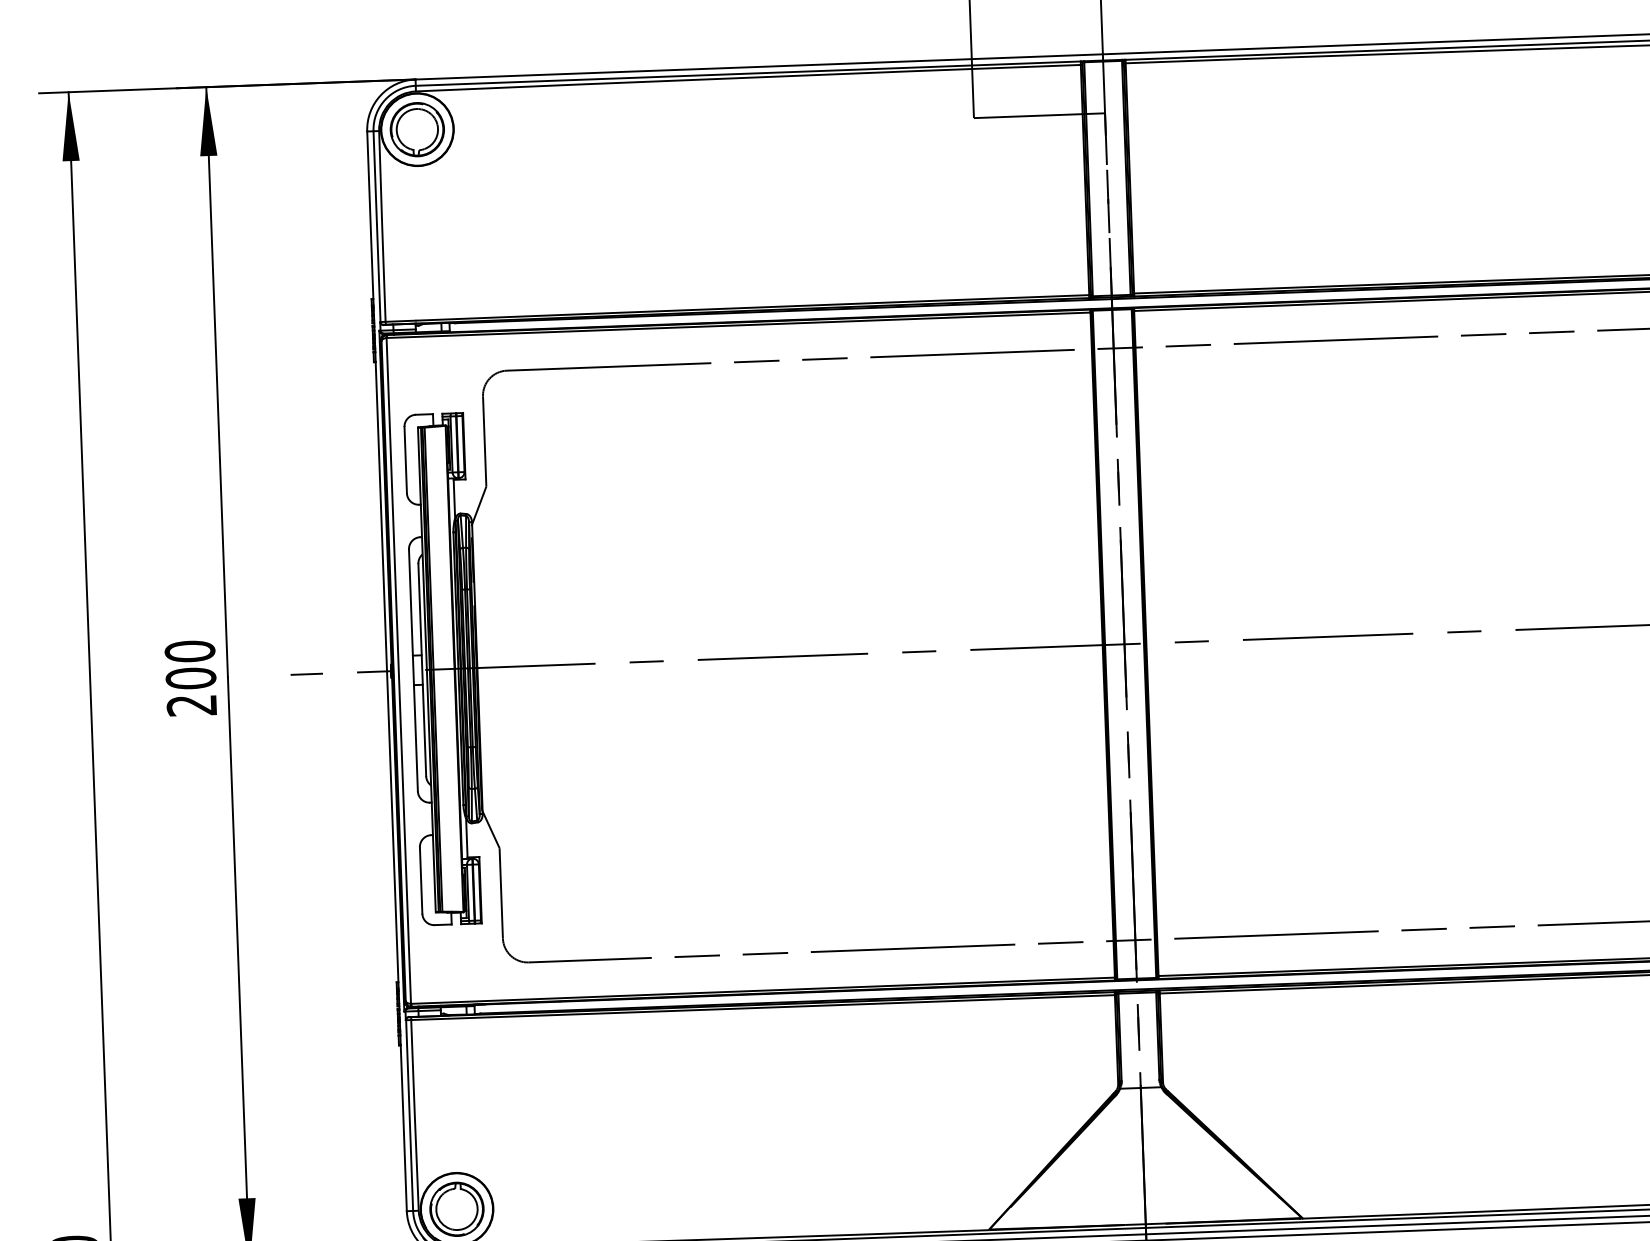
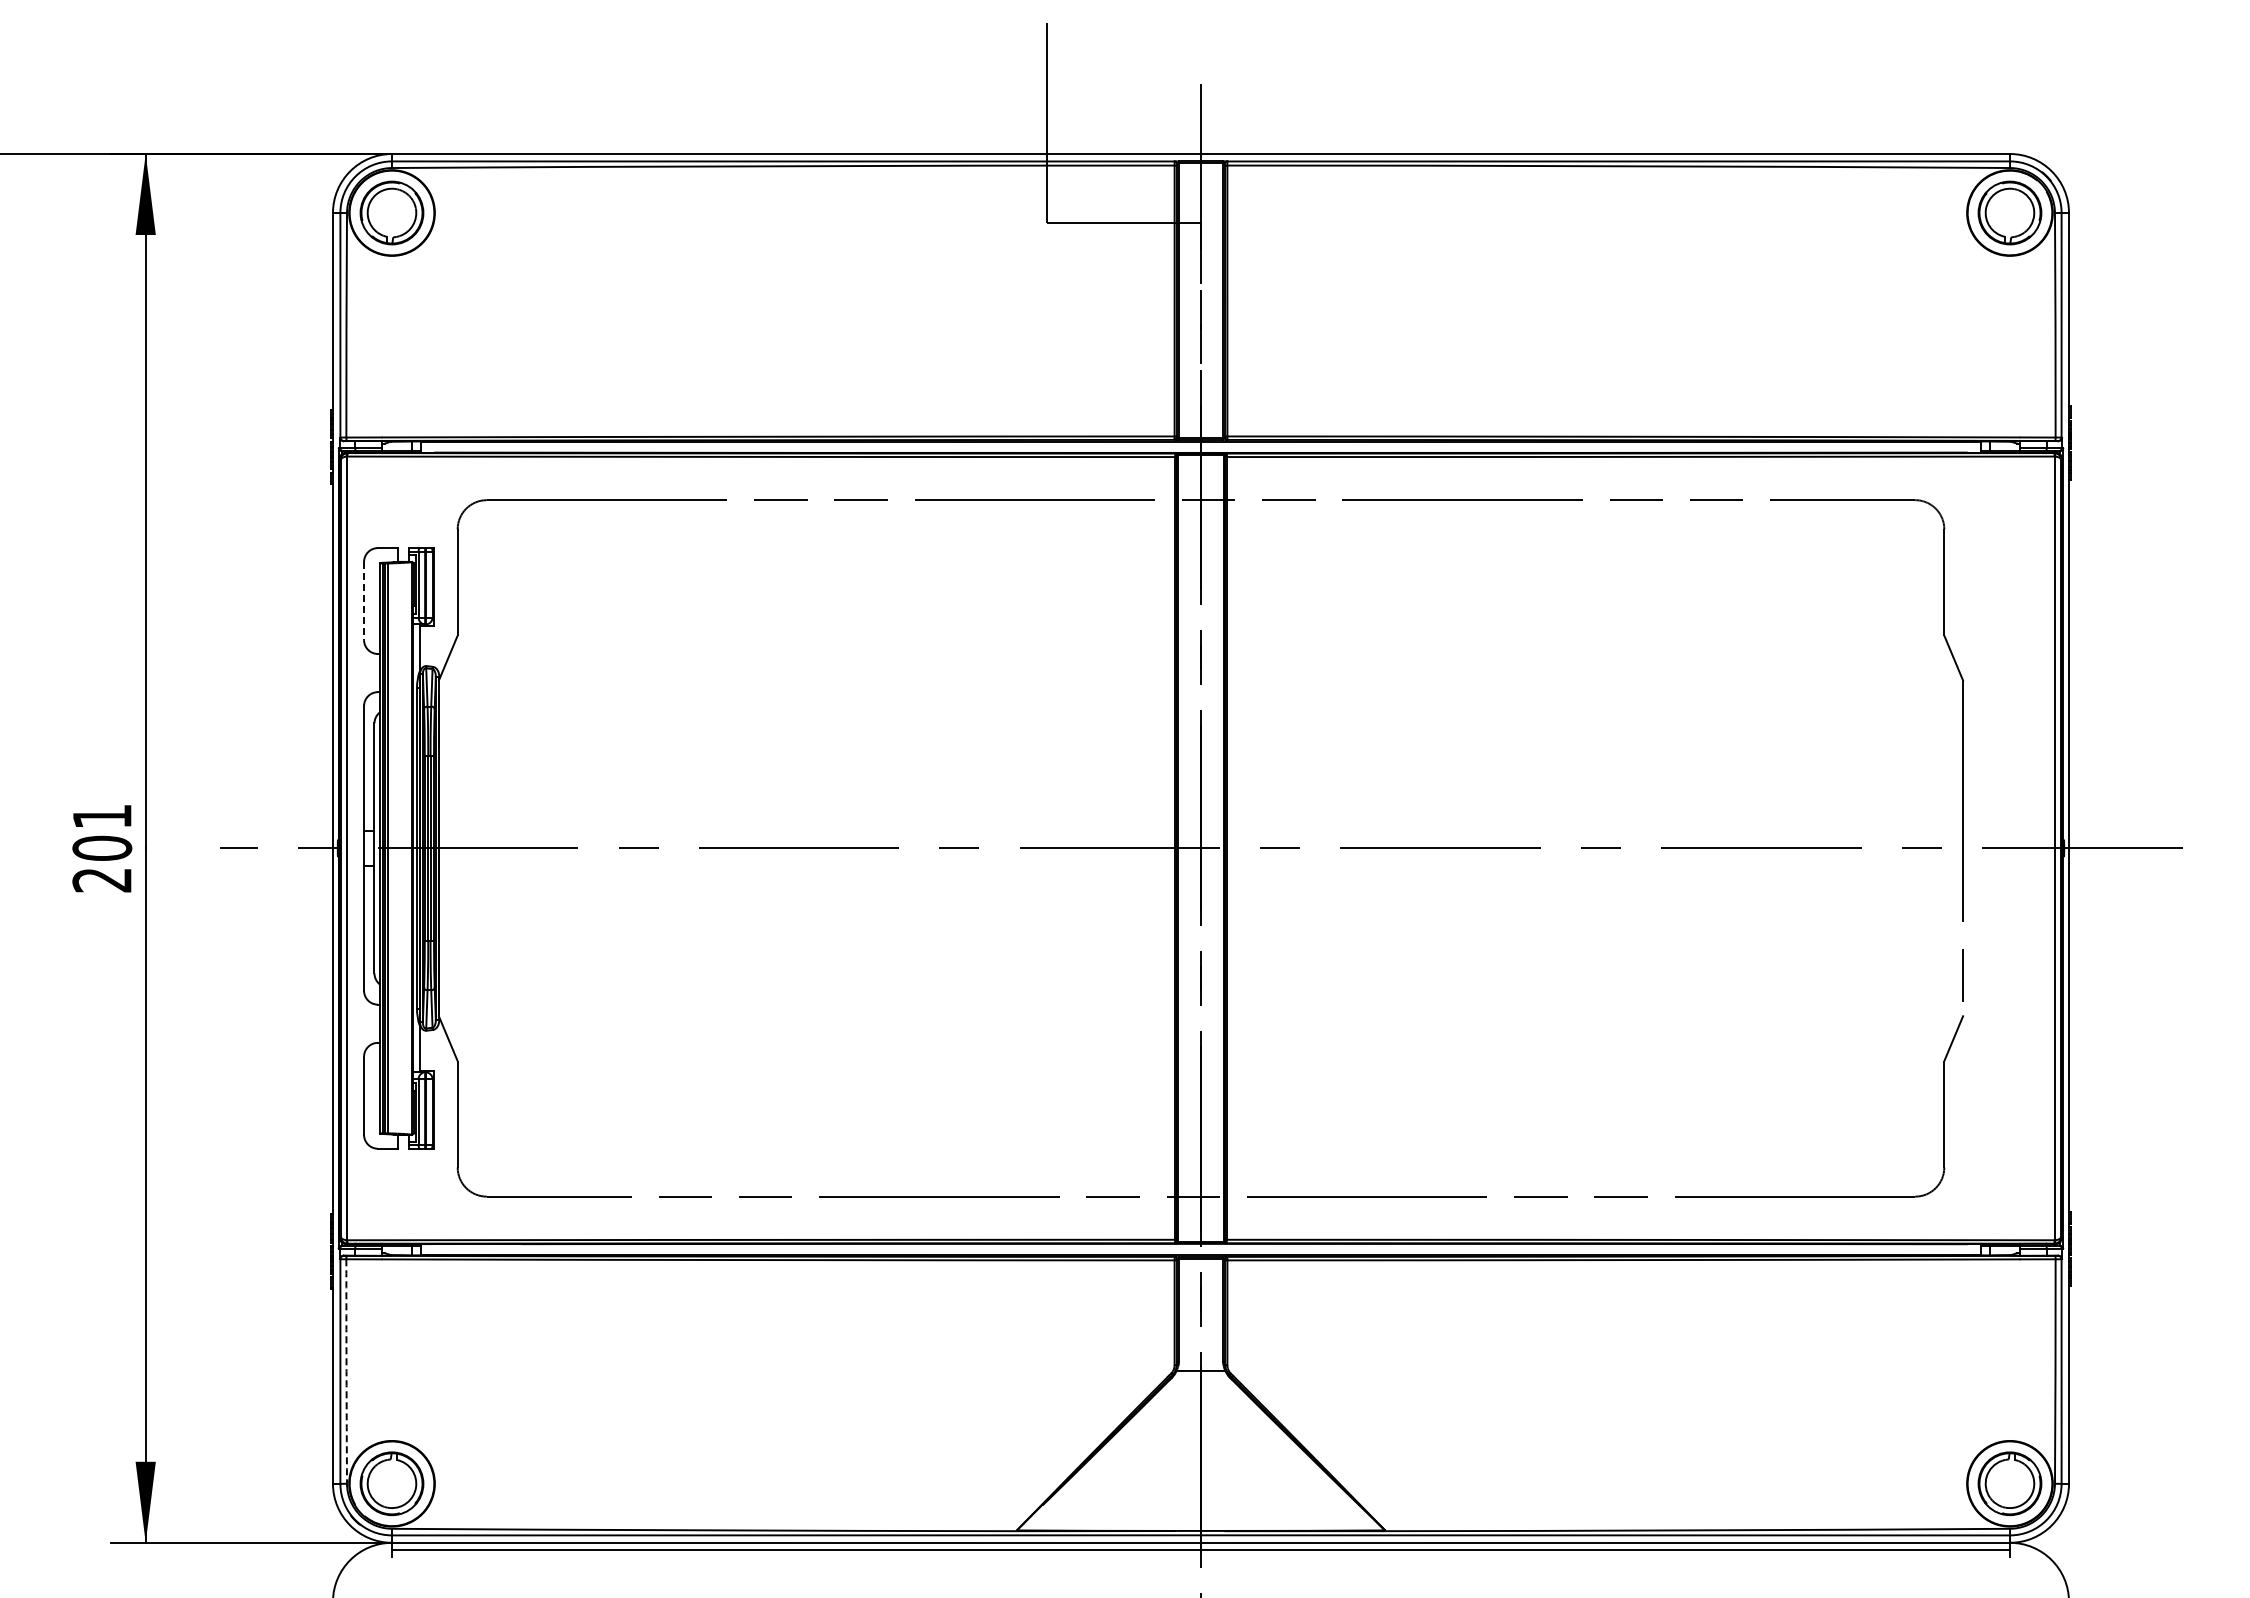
line: (406, 460) -> (364, 601), solid -> dashed
text: (190, 651) -> (102, 816), 200 -> 201
arc: (414, 1115) -> (346, 1371), solid -> dashed

